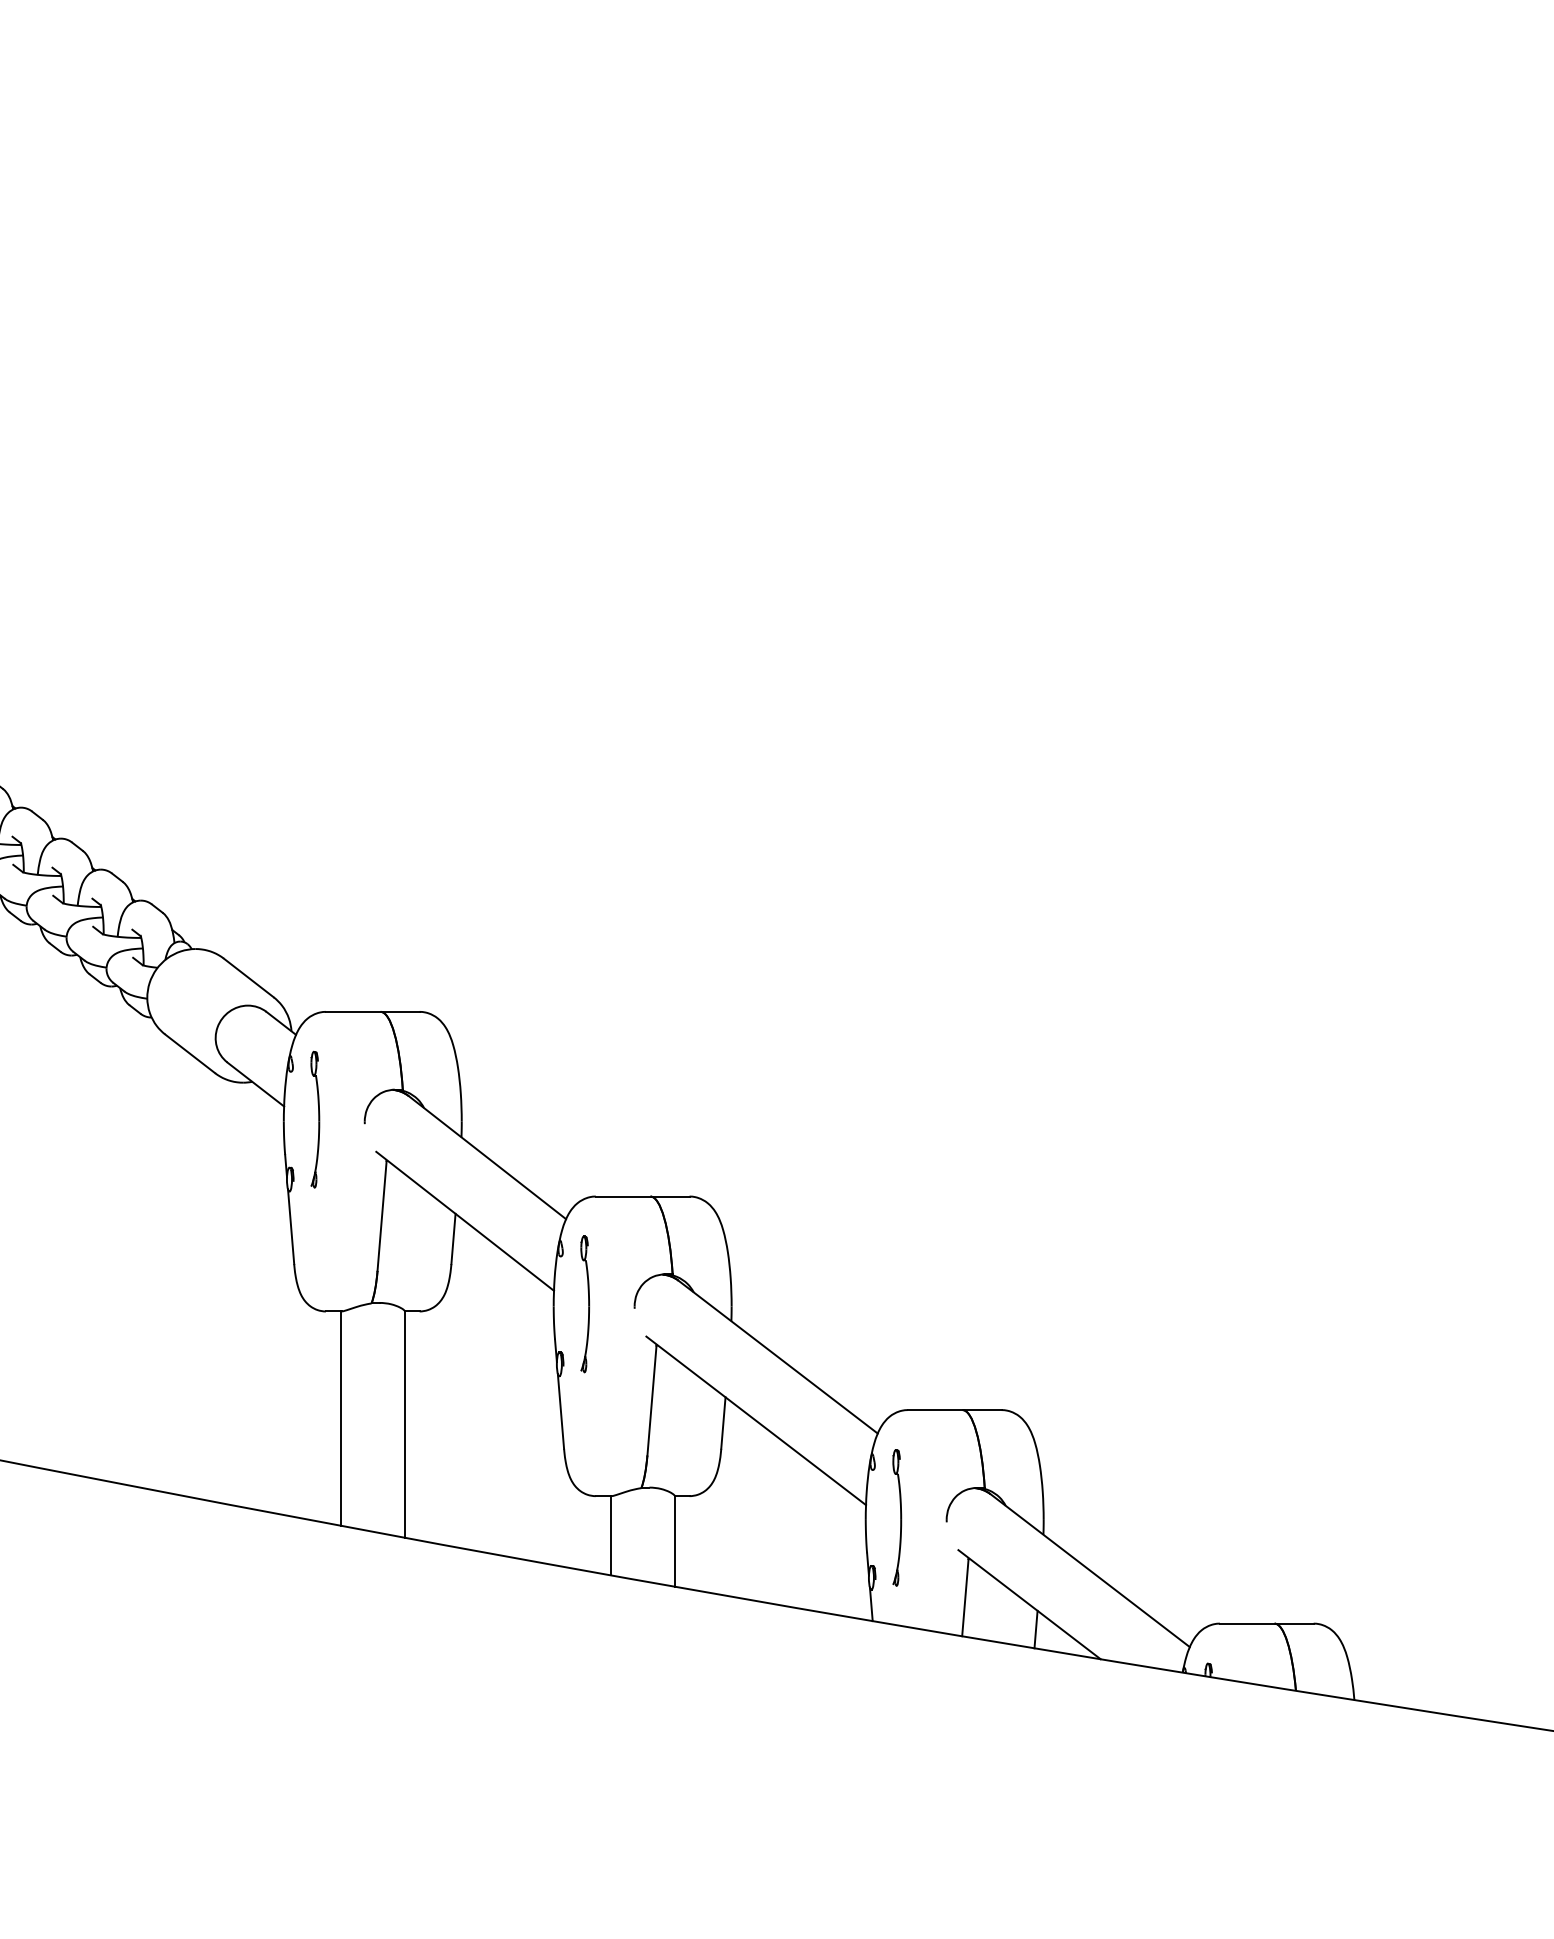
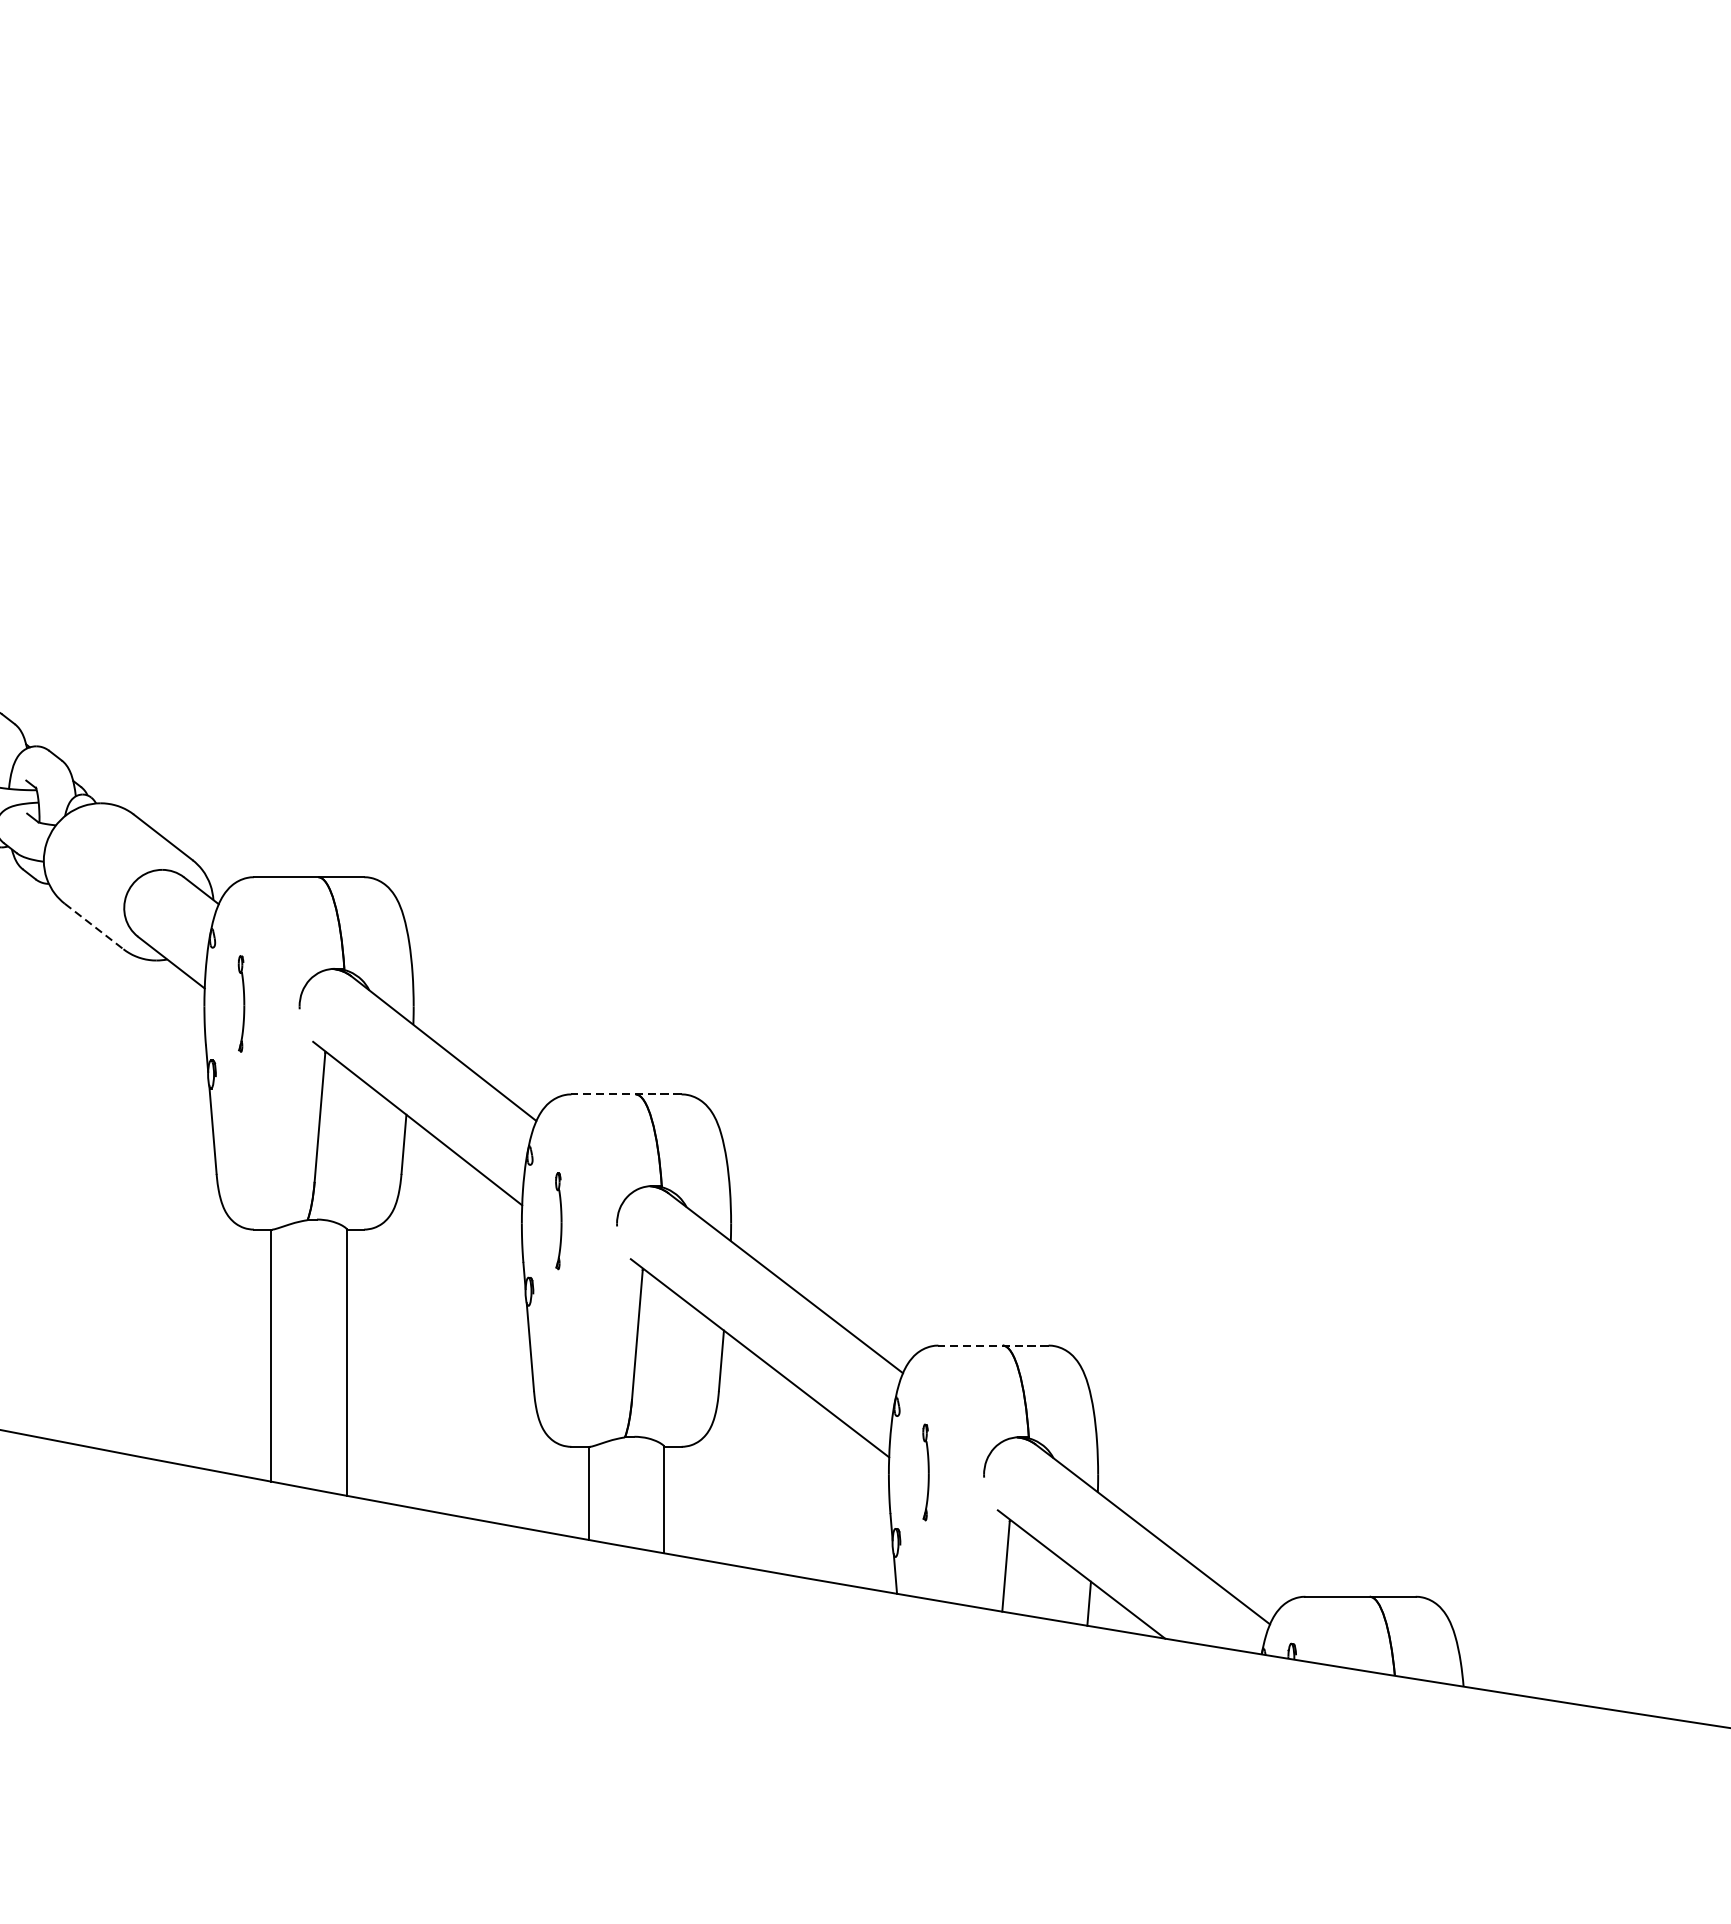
line: (190, 1053) -> (94, 926), solid -> dashed
part: (315, 1119) -> (241, 1003), size x0.6
line: (642, 1196) -> (626, 1094), solid -> dashed
part: (584, 1304) -> (558, 1221), size x0.6
line: (954, 1410) -> (993, 1346), solid -> dashed
part: (897, 1517) -> (926, 1471), size x0.6

